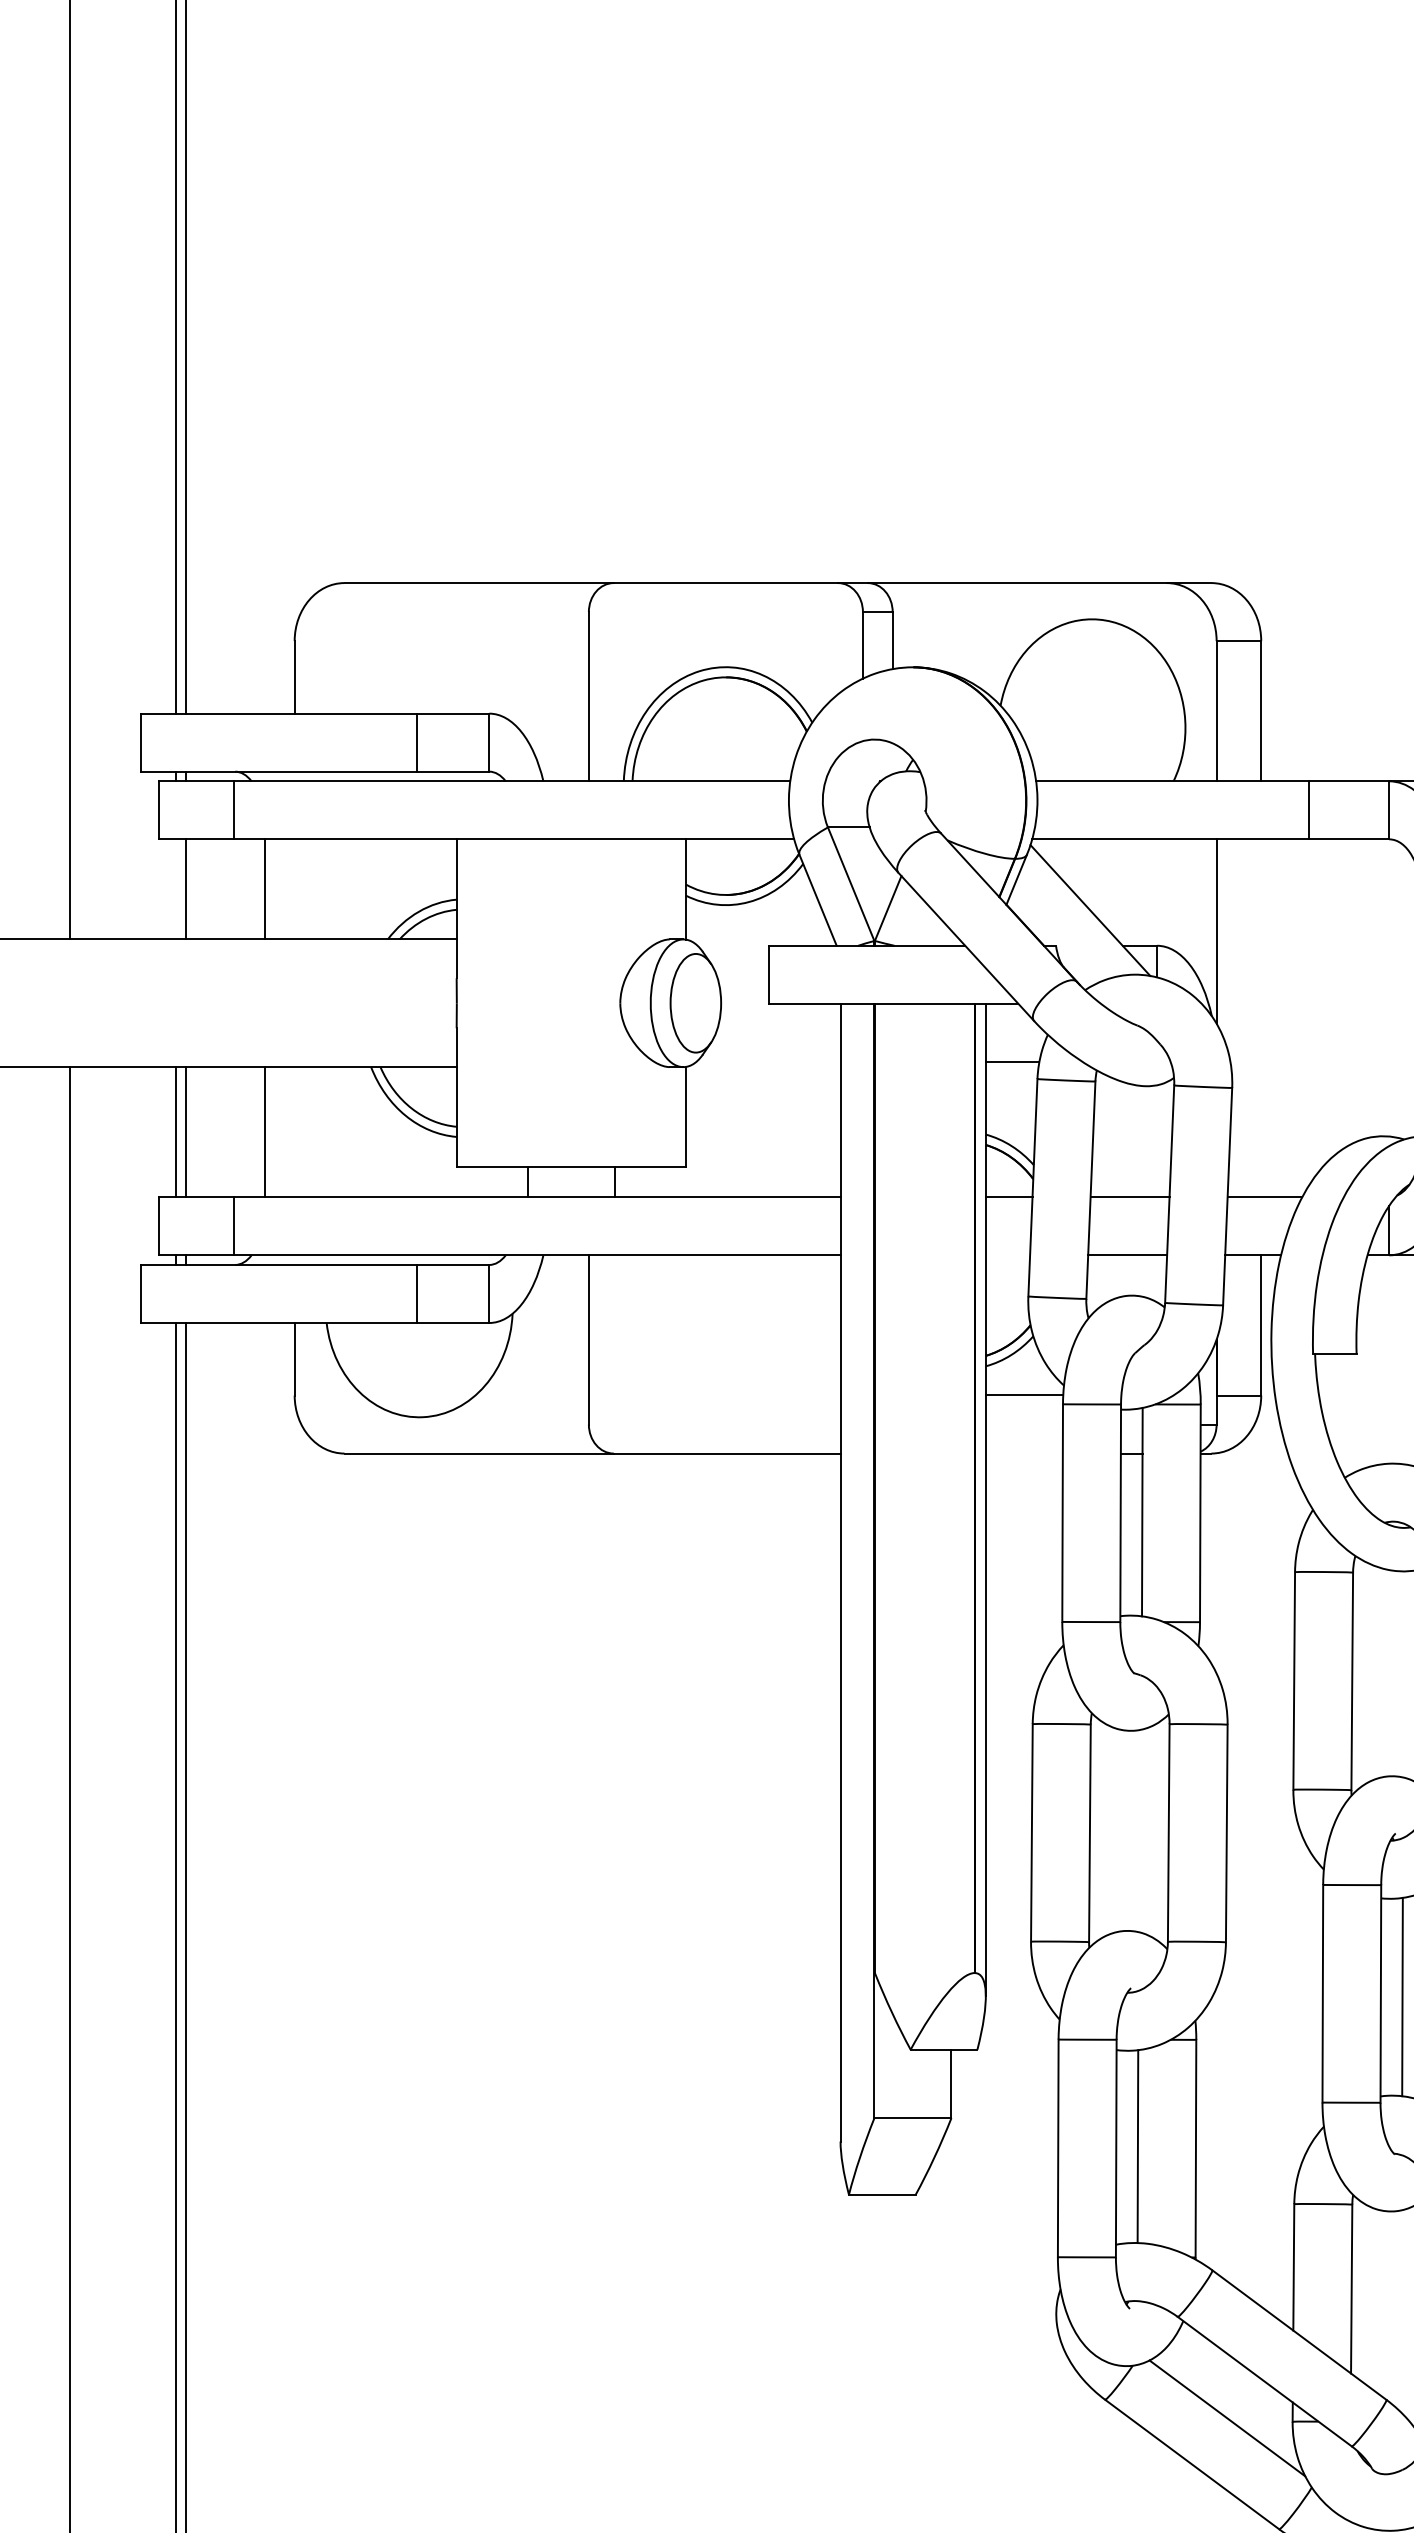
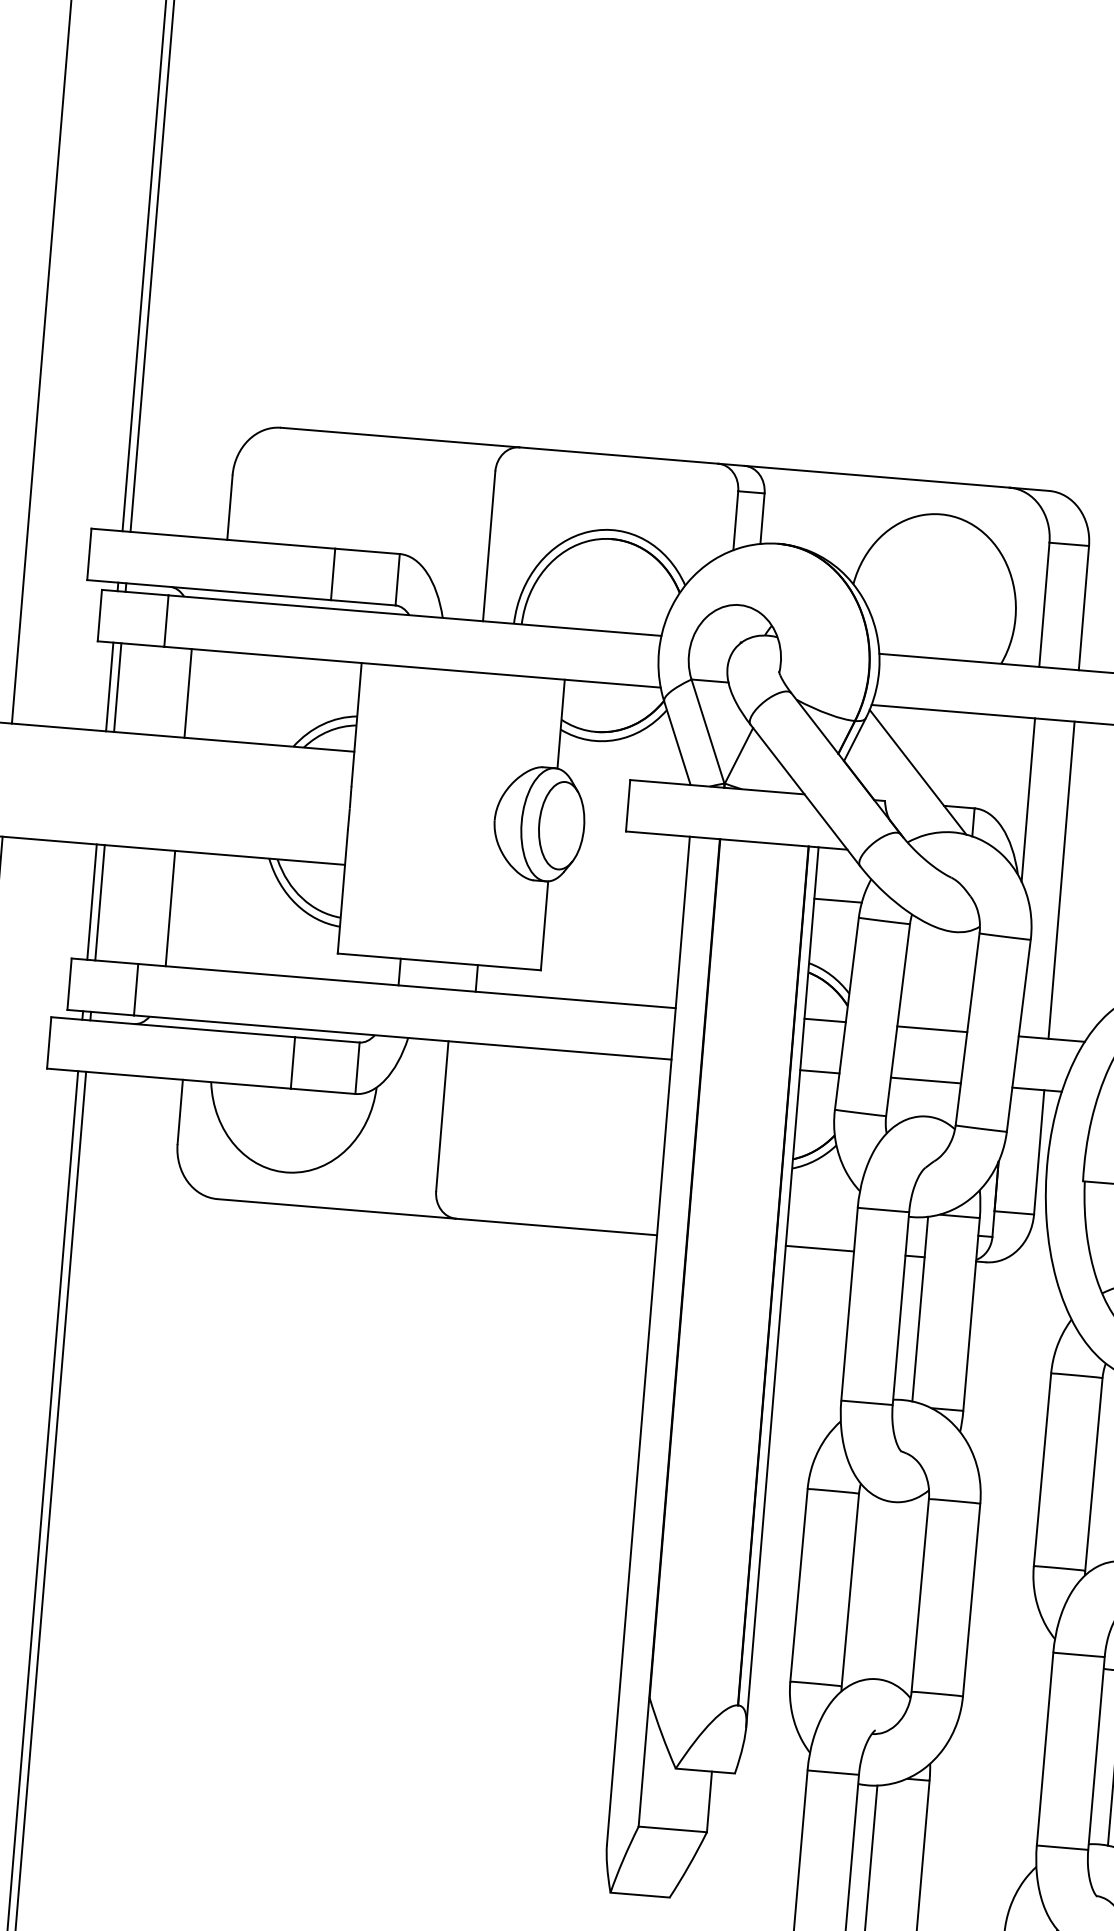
line: (176, 889) -> (109, 687), added
line: (1261, 1018) -> (1061, 880), added
line: (1007, 1255) -> (819, 1071), added
line: (1023, 1394) -> (819, 1248), moved

